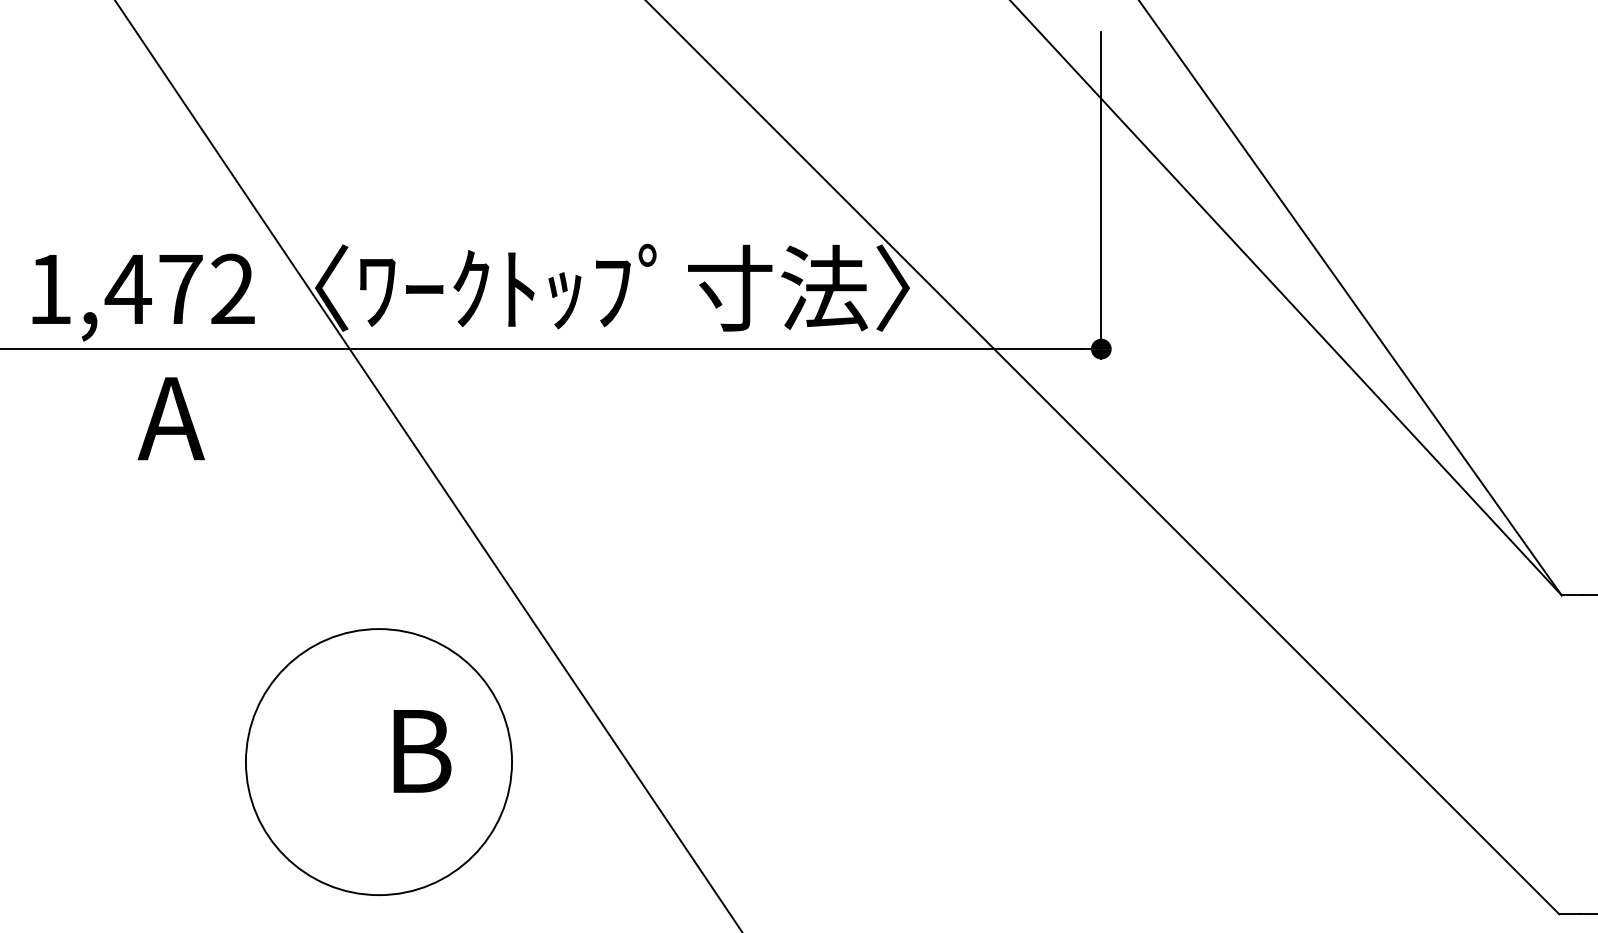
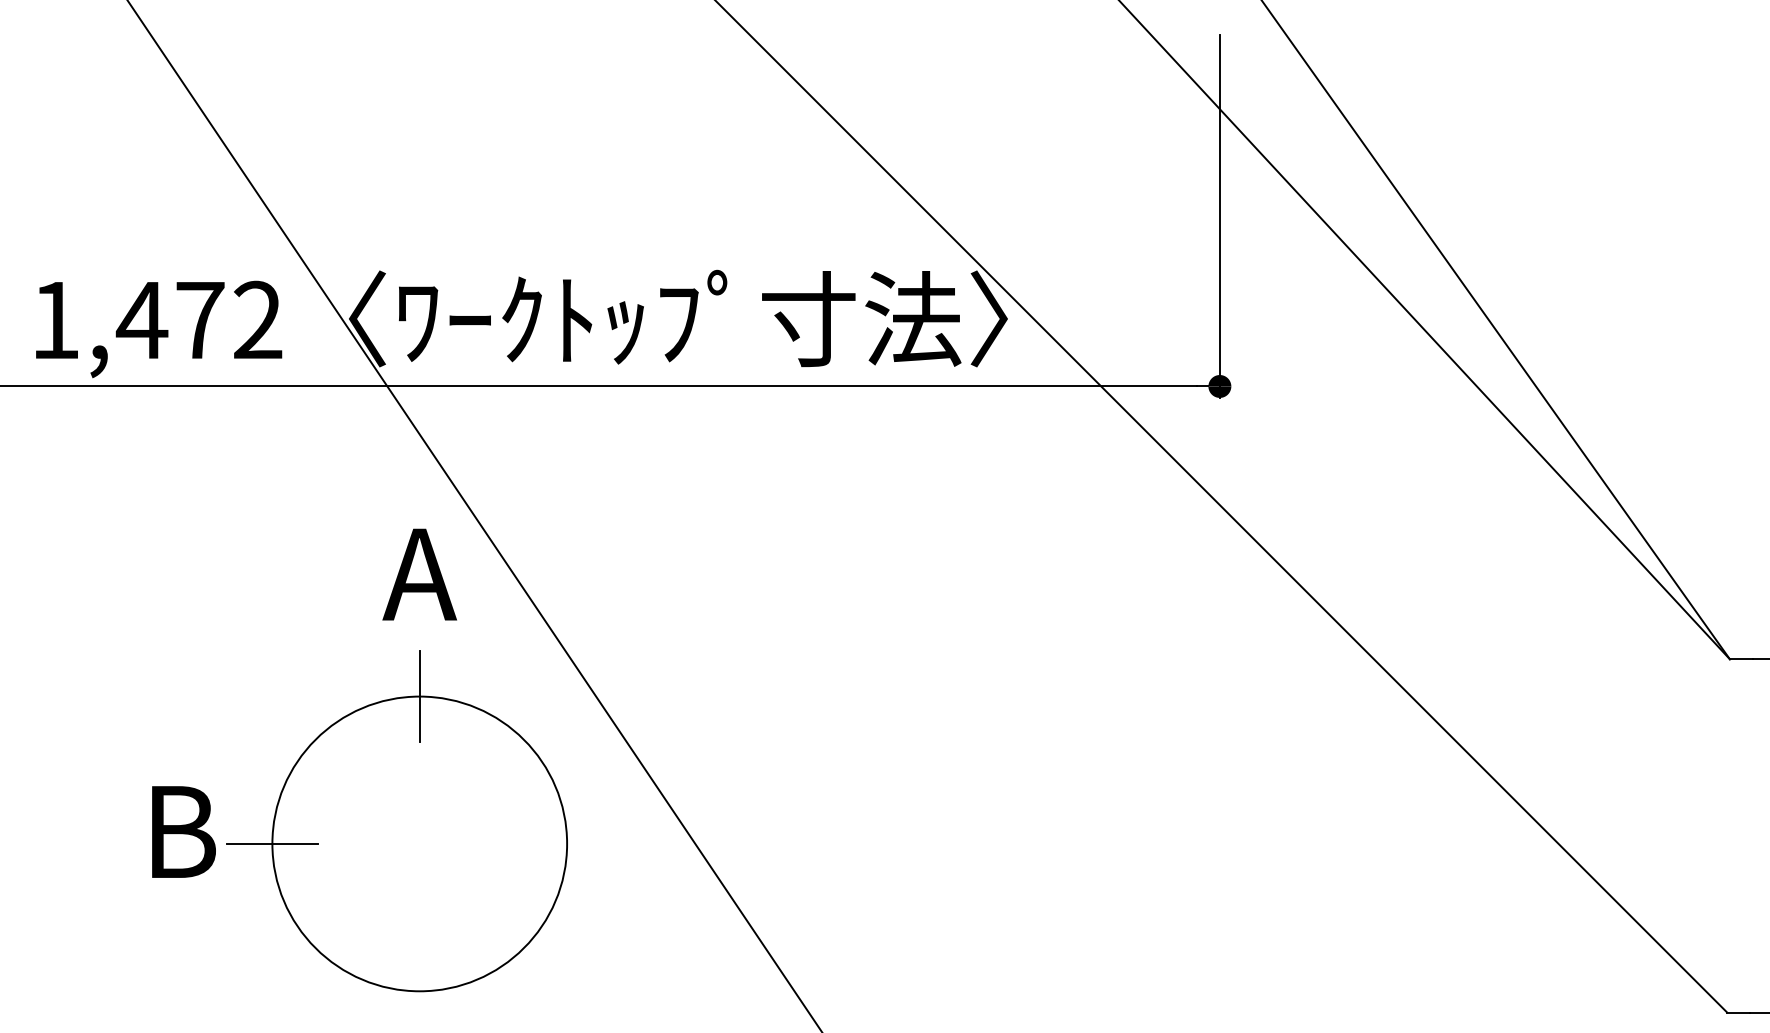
text: (171, 418) -> (419, 574), moved
line: (378, 629) -> (419, 696), added
text: (422, 750) -> (183, 831), moved
line: (246, 761) -> (272, 843), added

